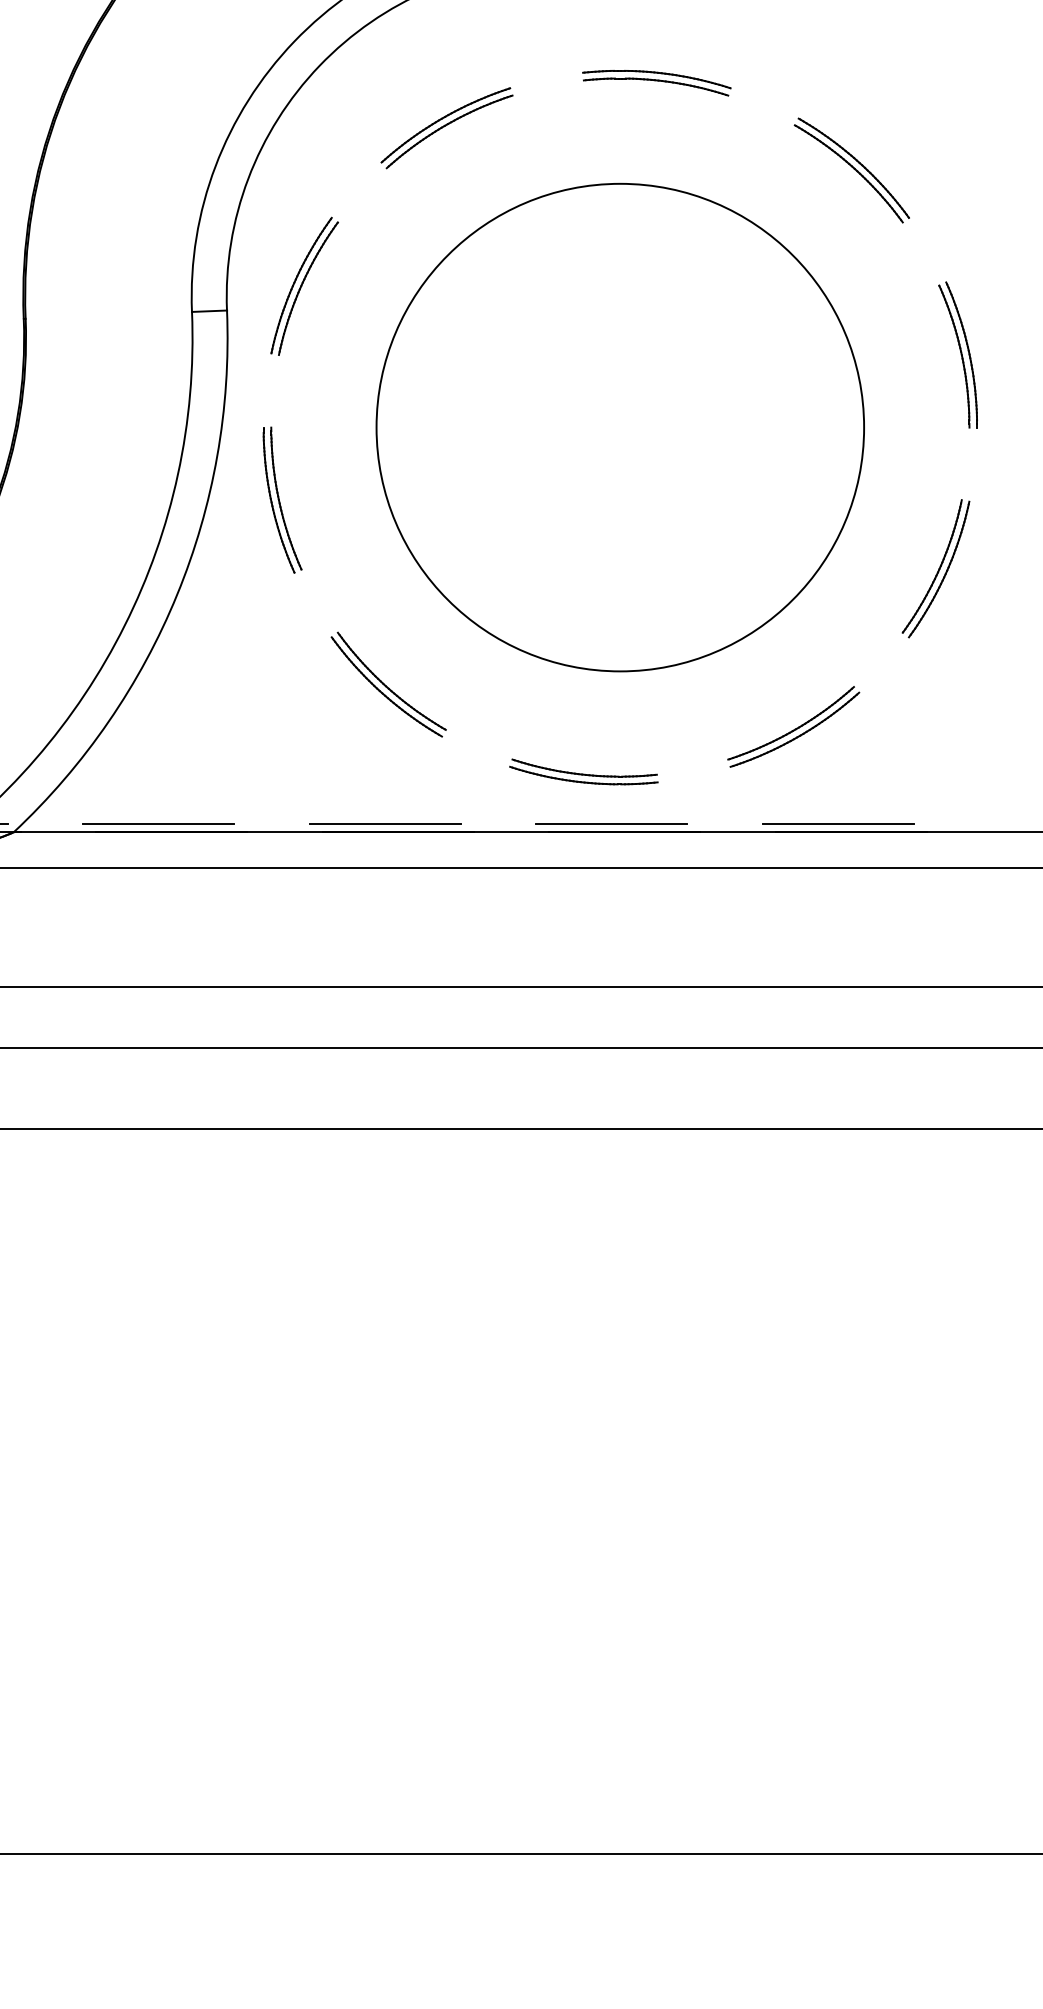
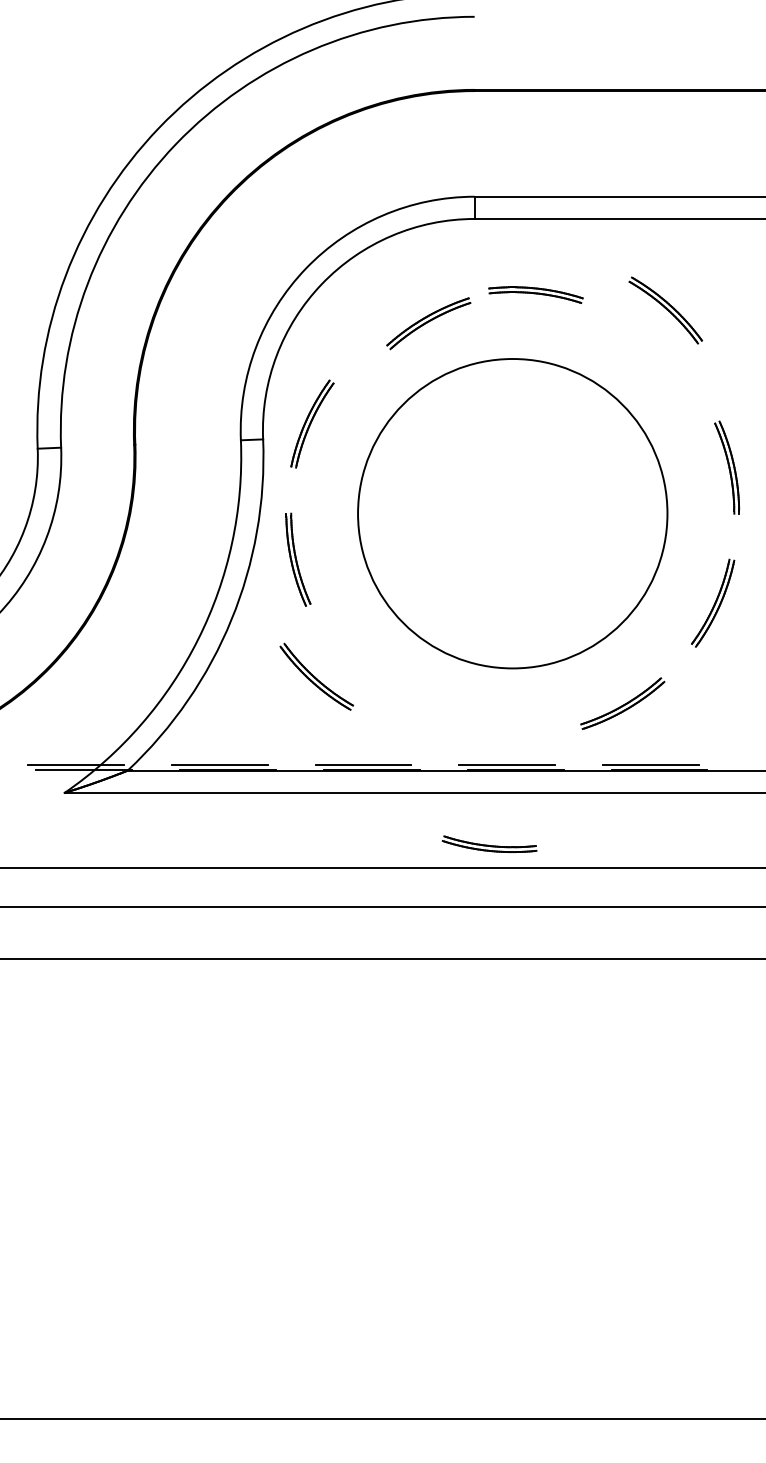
part: (446, 127) -> (428, 323), moved
part: (851, 170) -> (665, 310), moved
part: (388, 684) -> (316, 676), moved
part: (583, 770) -> (489, 843), moved

